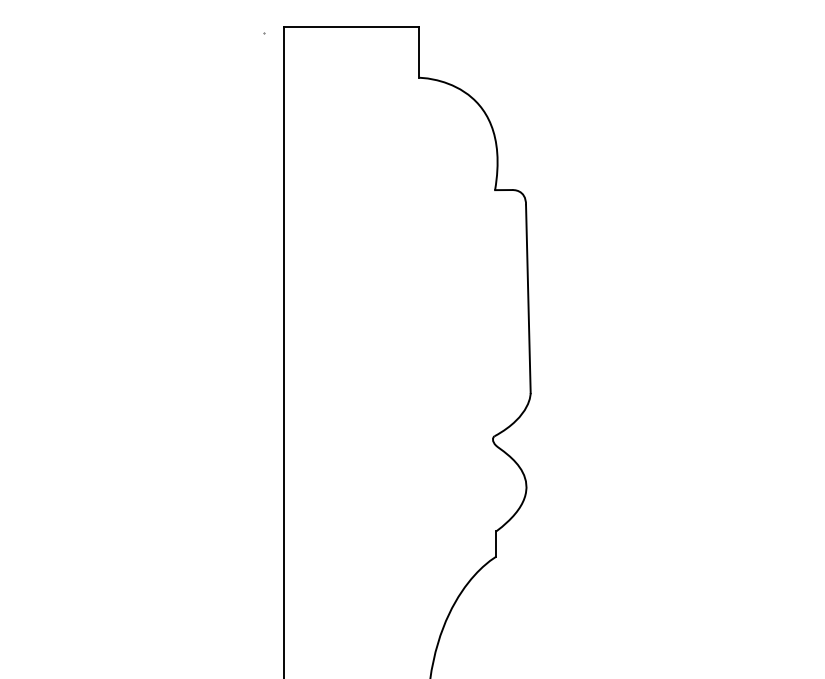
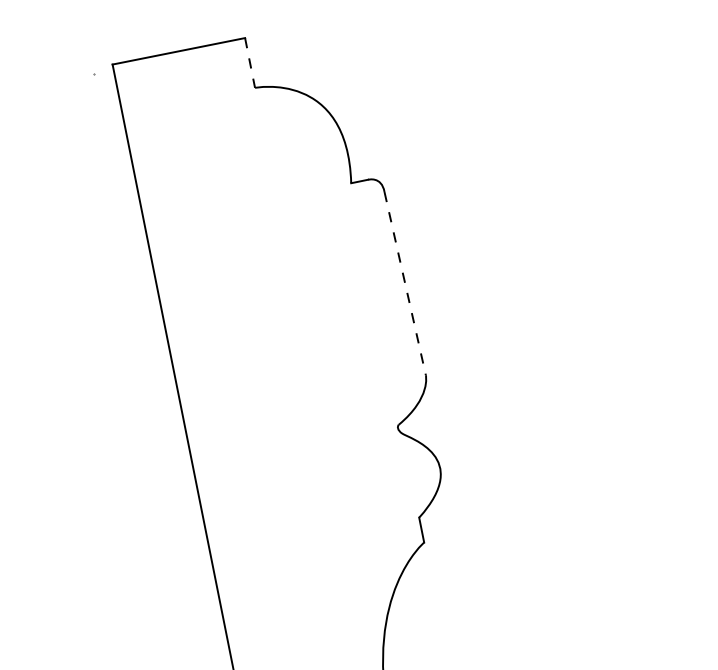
line: (419, 52) -> (250, 63), solid -> dashed
line: (528, 299) -> (405, 283), solid -> dashed

